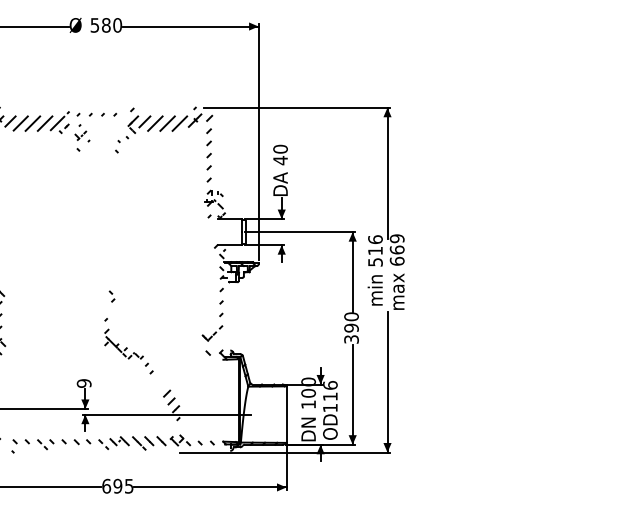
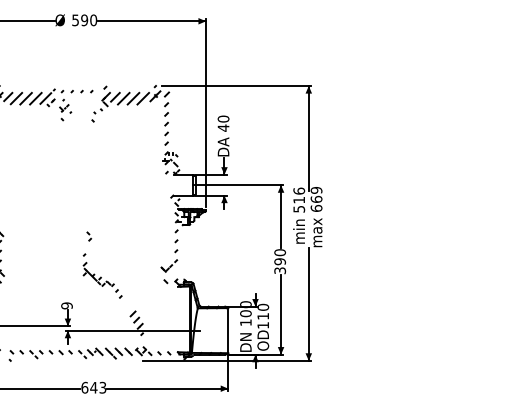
text: (106, 25) -> (84, 20), 580 -> 590
text: (329, 384) -> (262, 306), 116 -> 110
text: (123, 485) -> (98, 387), 695 -> 643

